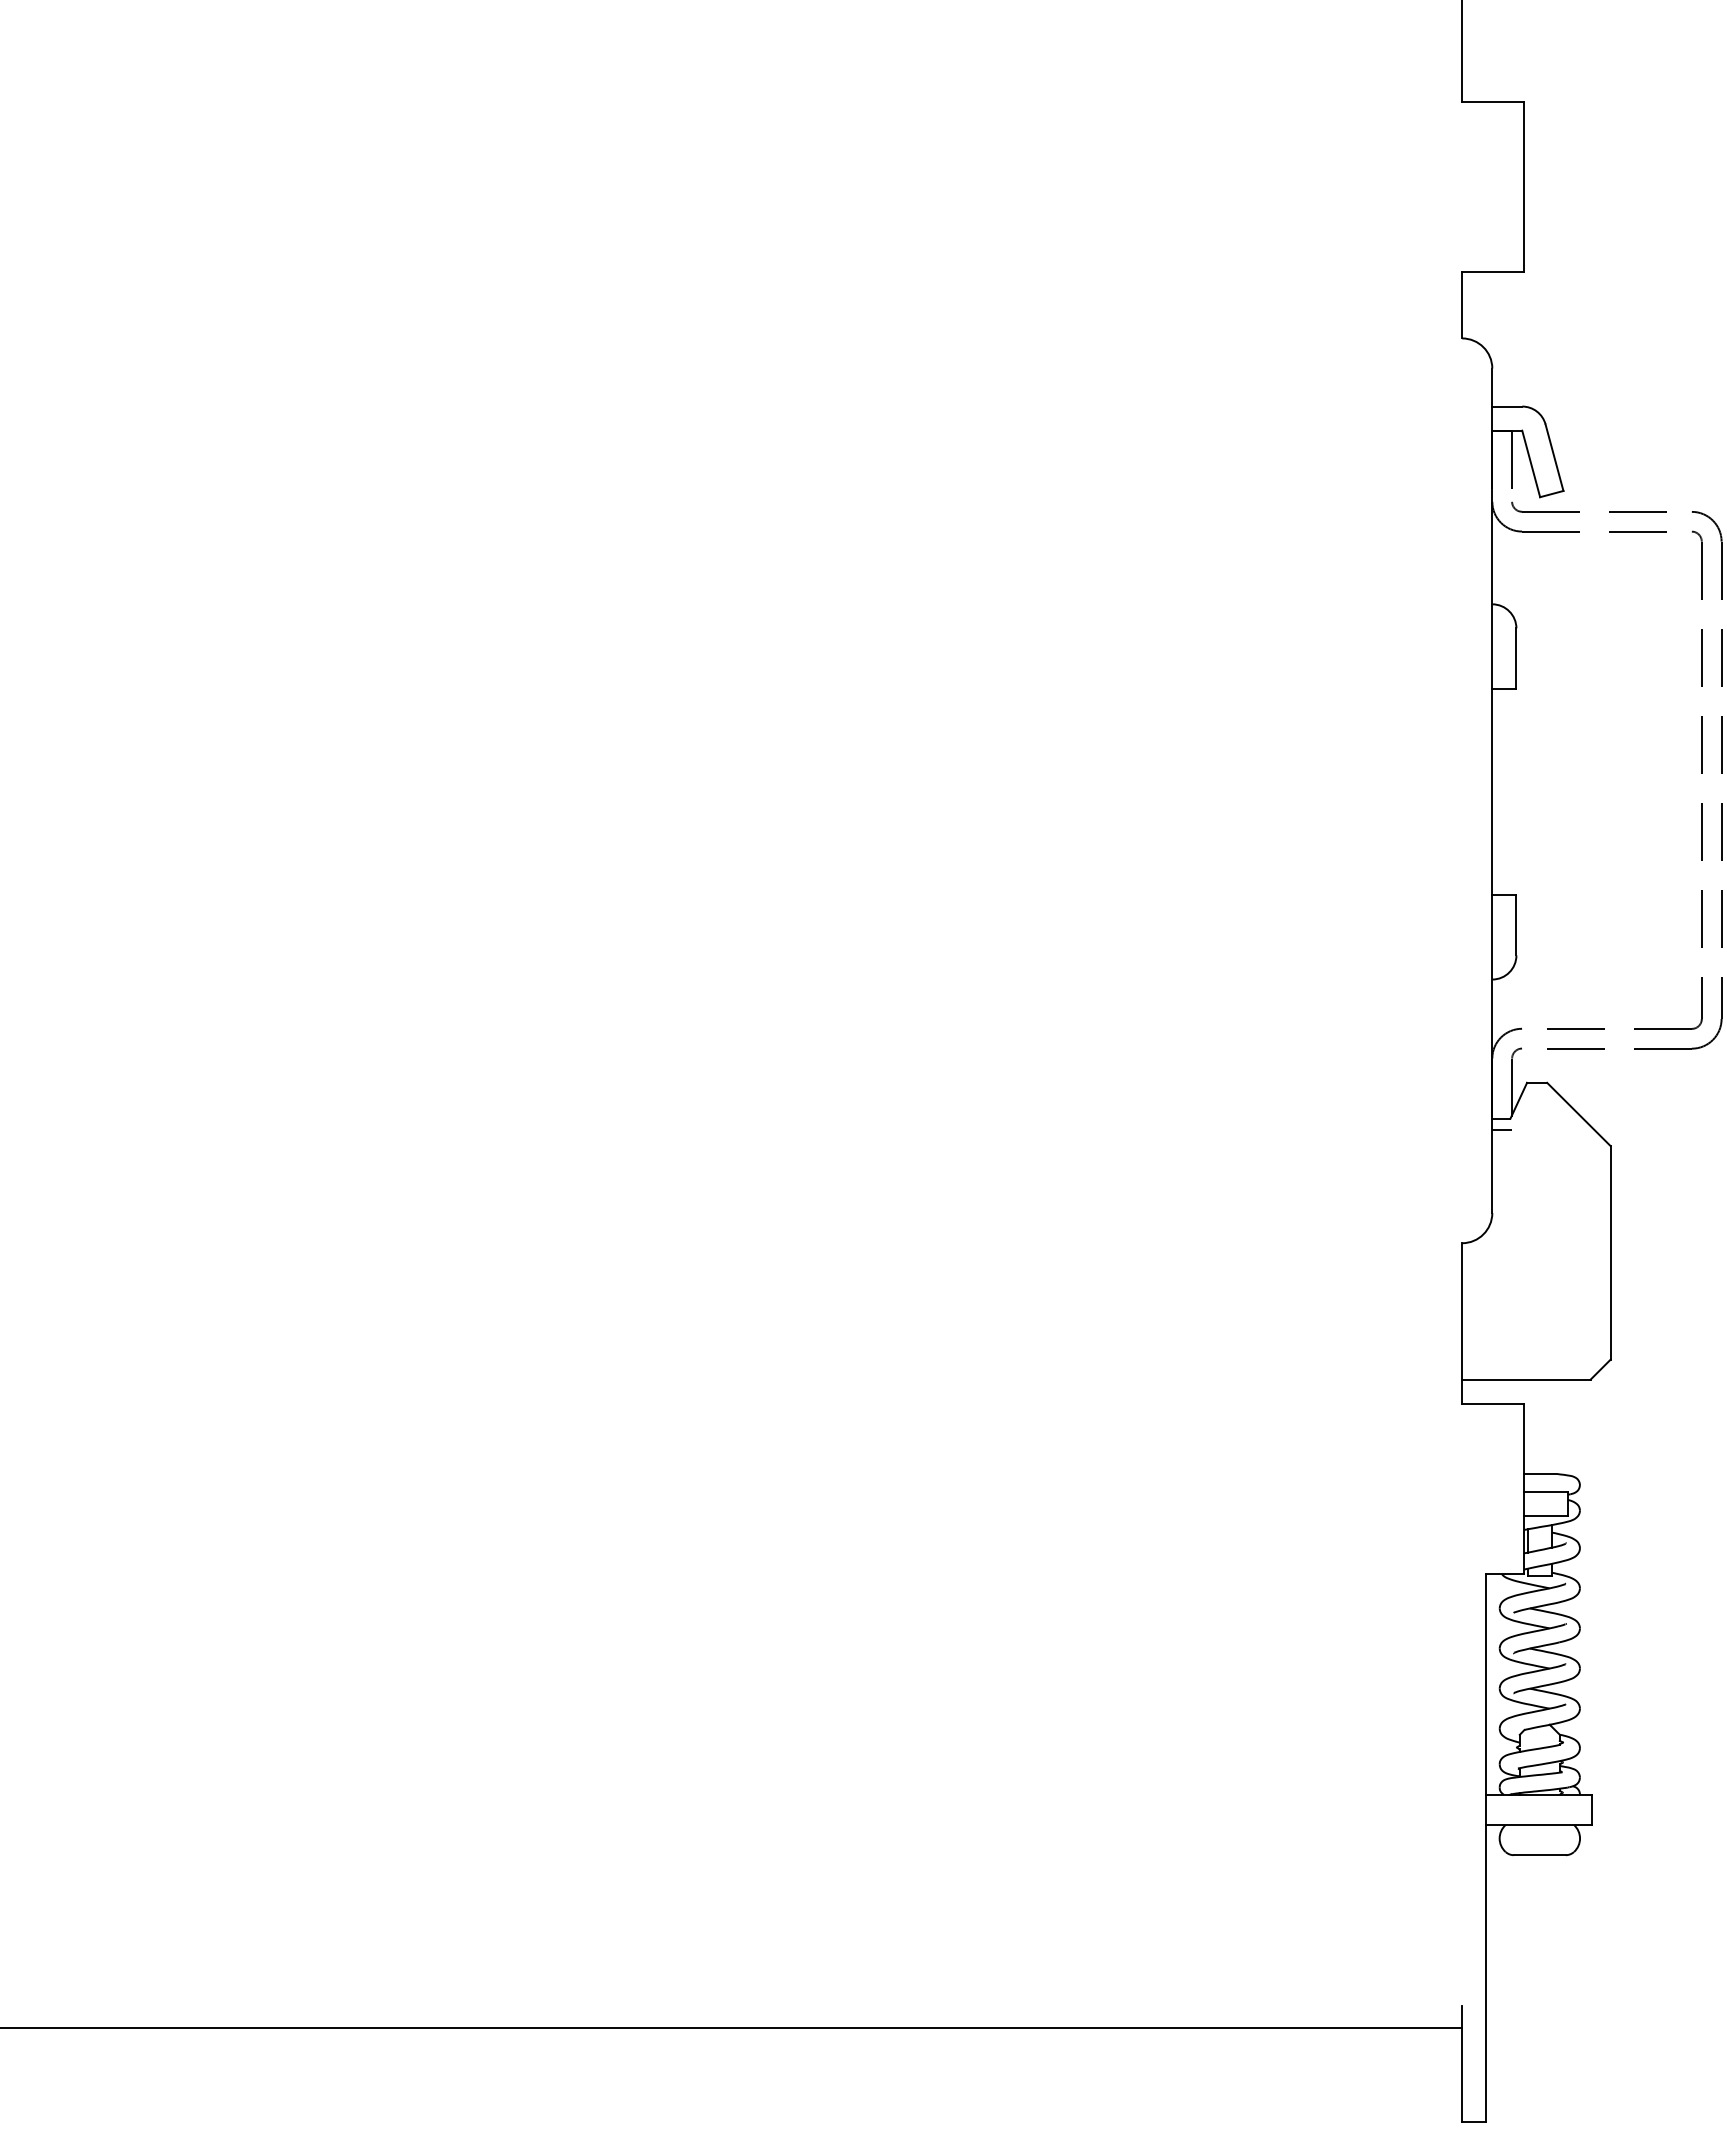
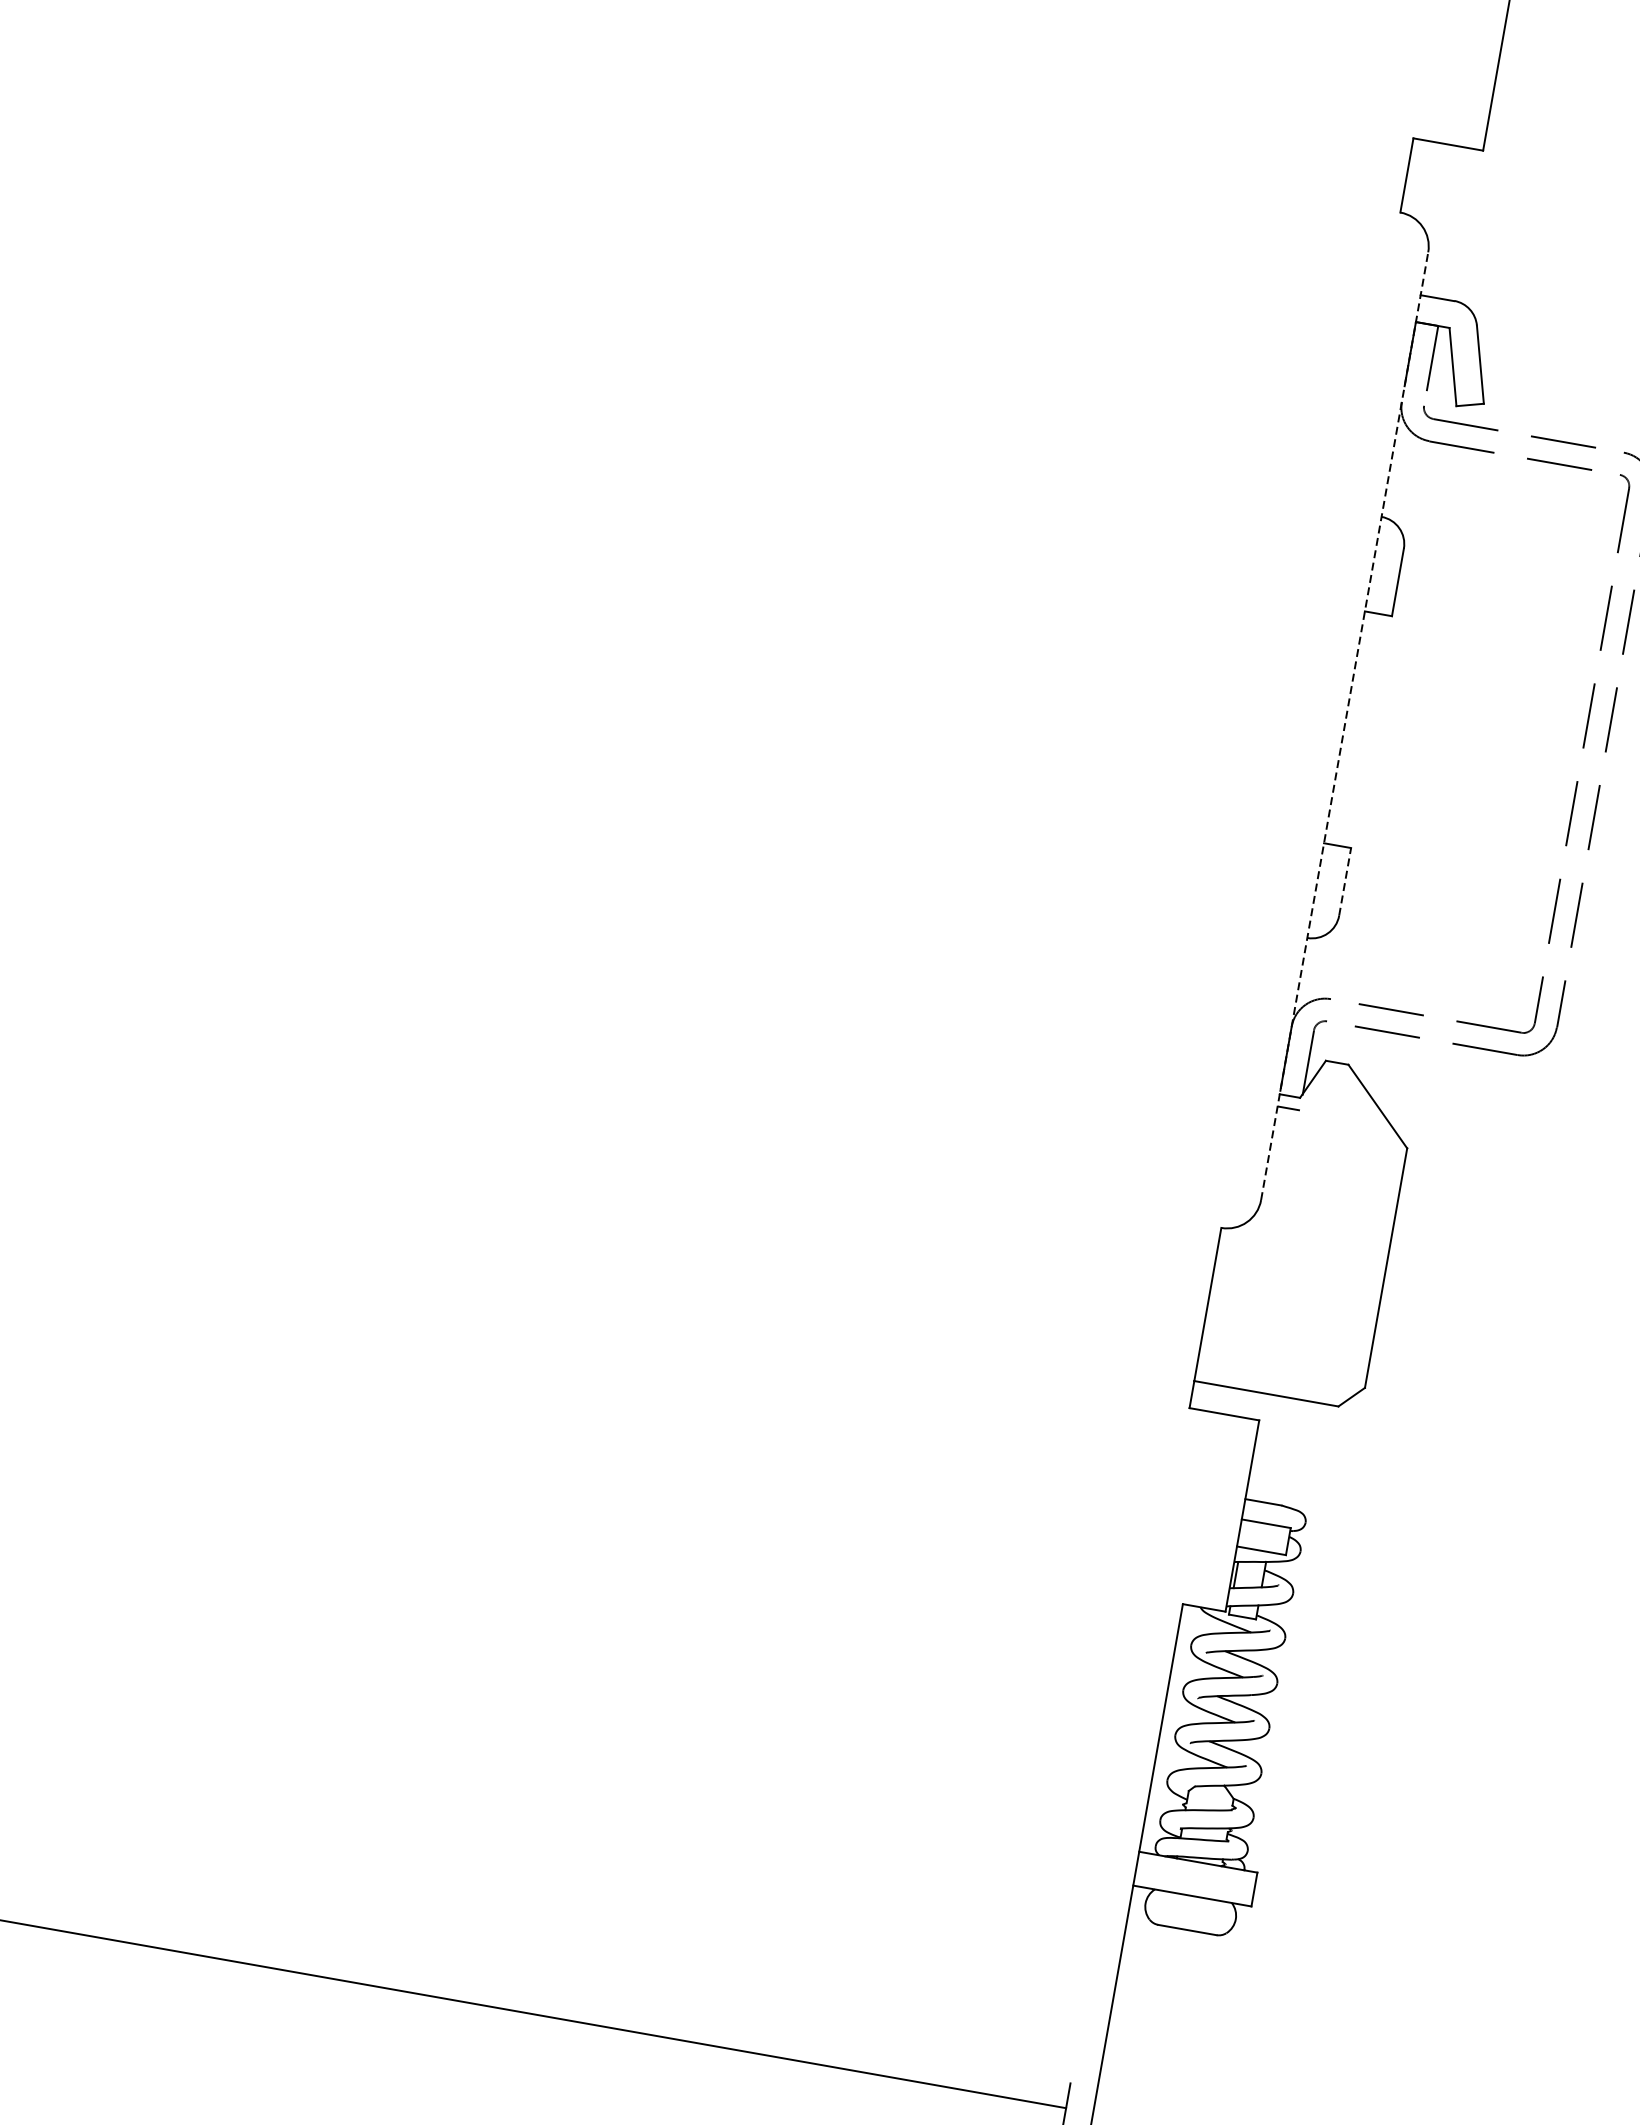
line: (1492, 790) -> (1344, 725), solid -> dashed
line: (1516, 924) -> (1345, 881), solid -> dashed

